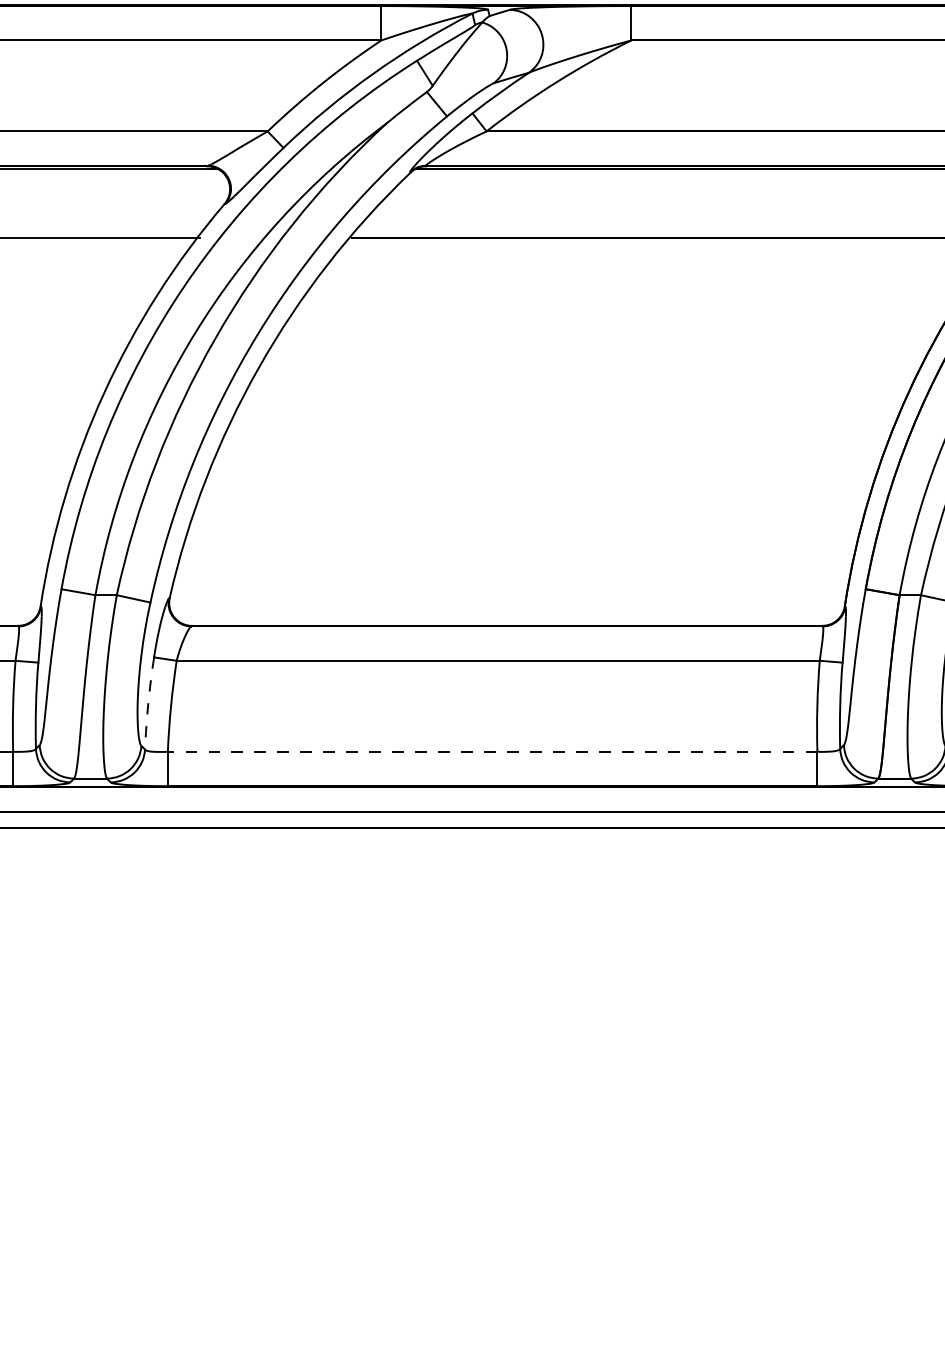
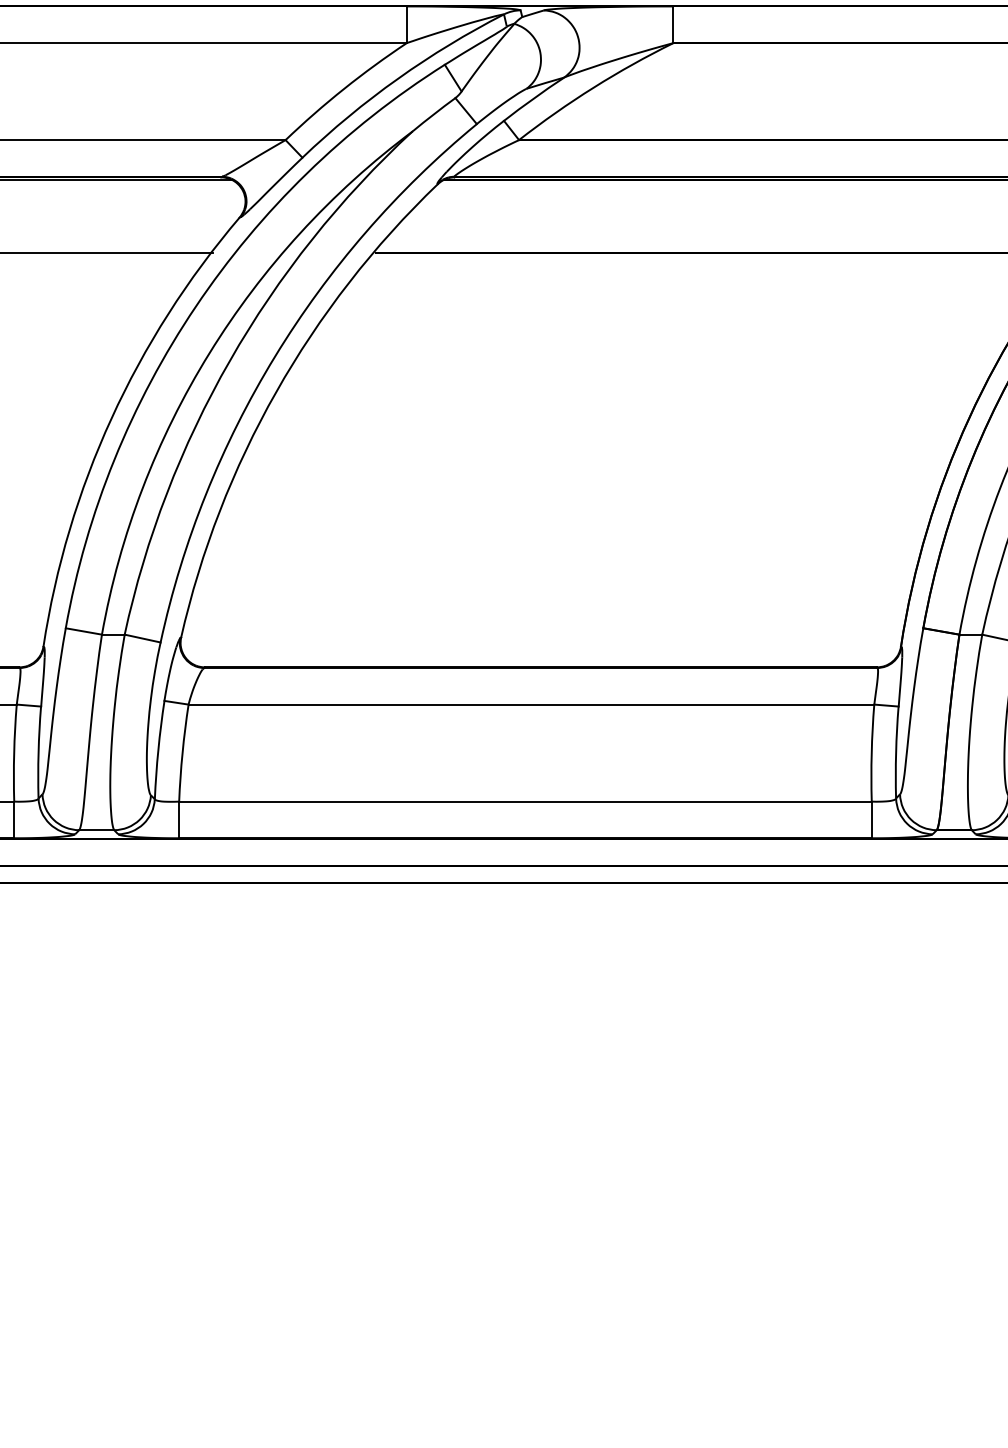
arc: (148, 703) -> (158, 750), dashed -> solid
line: (492, 751) -> (525, 801), dashed -> solid

